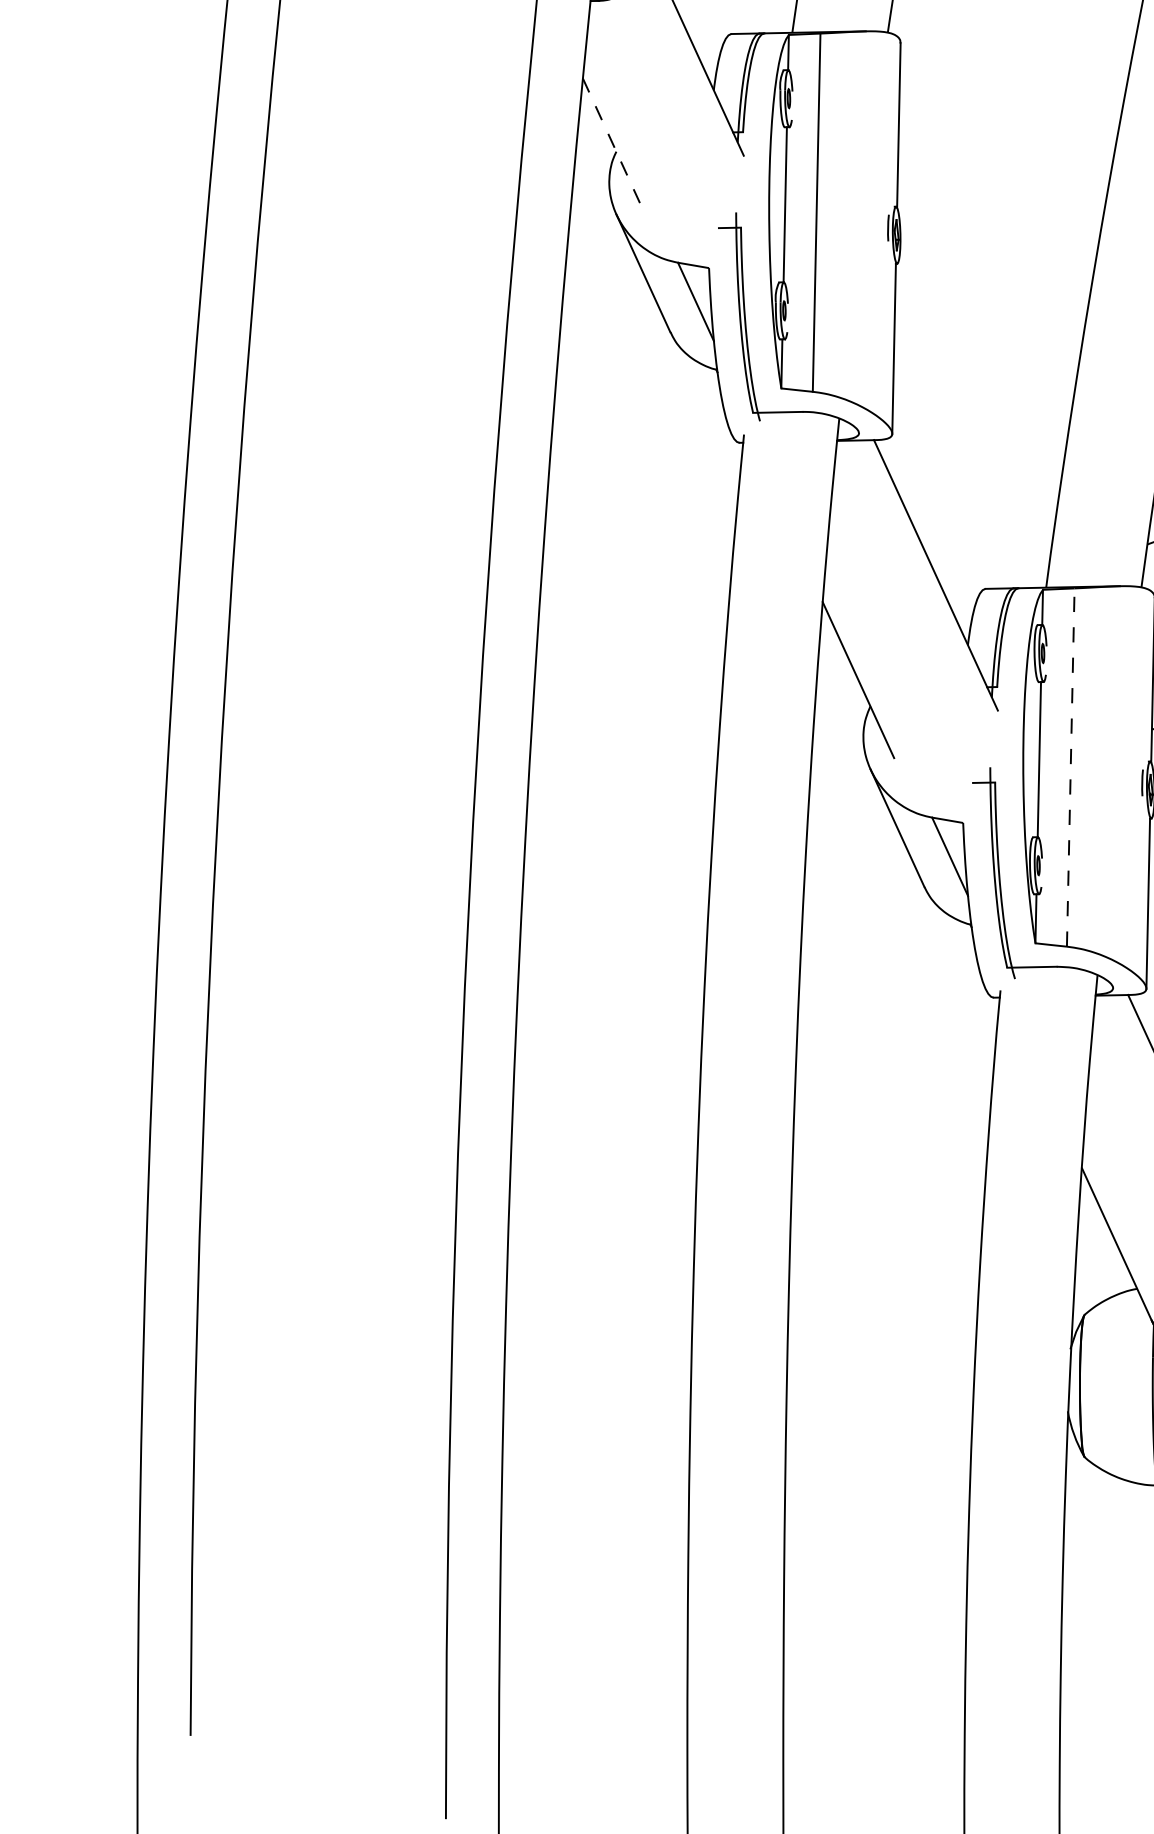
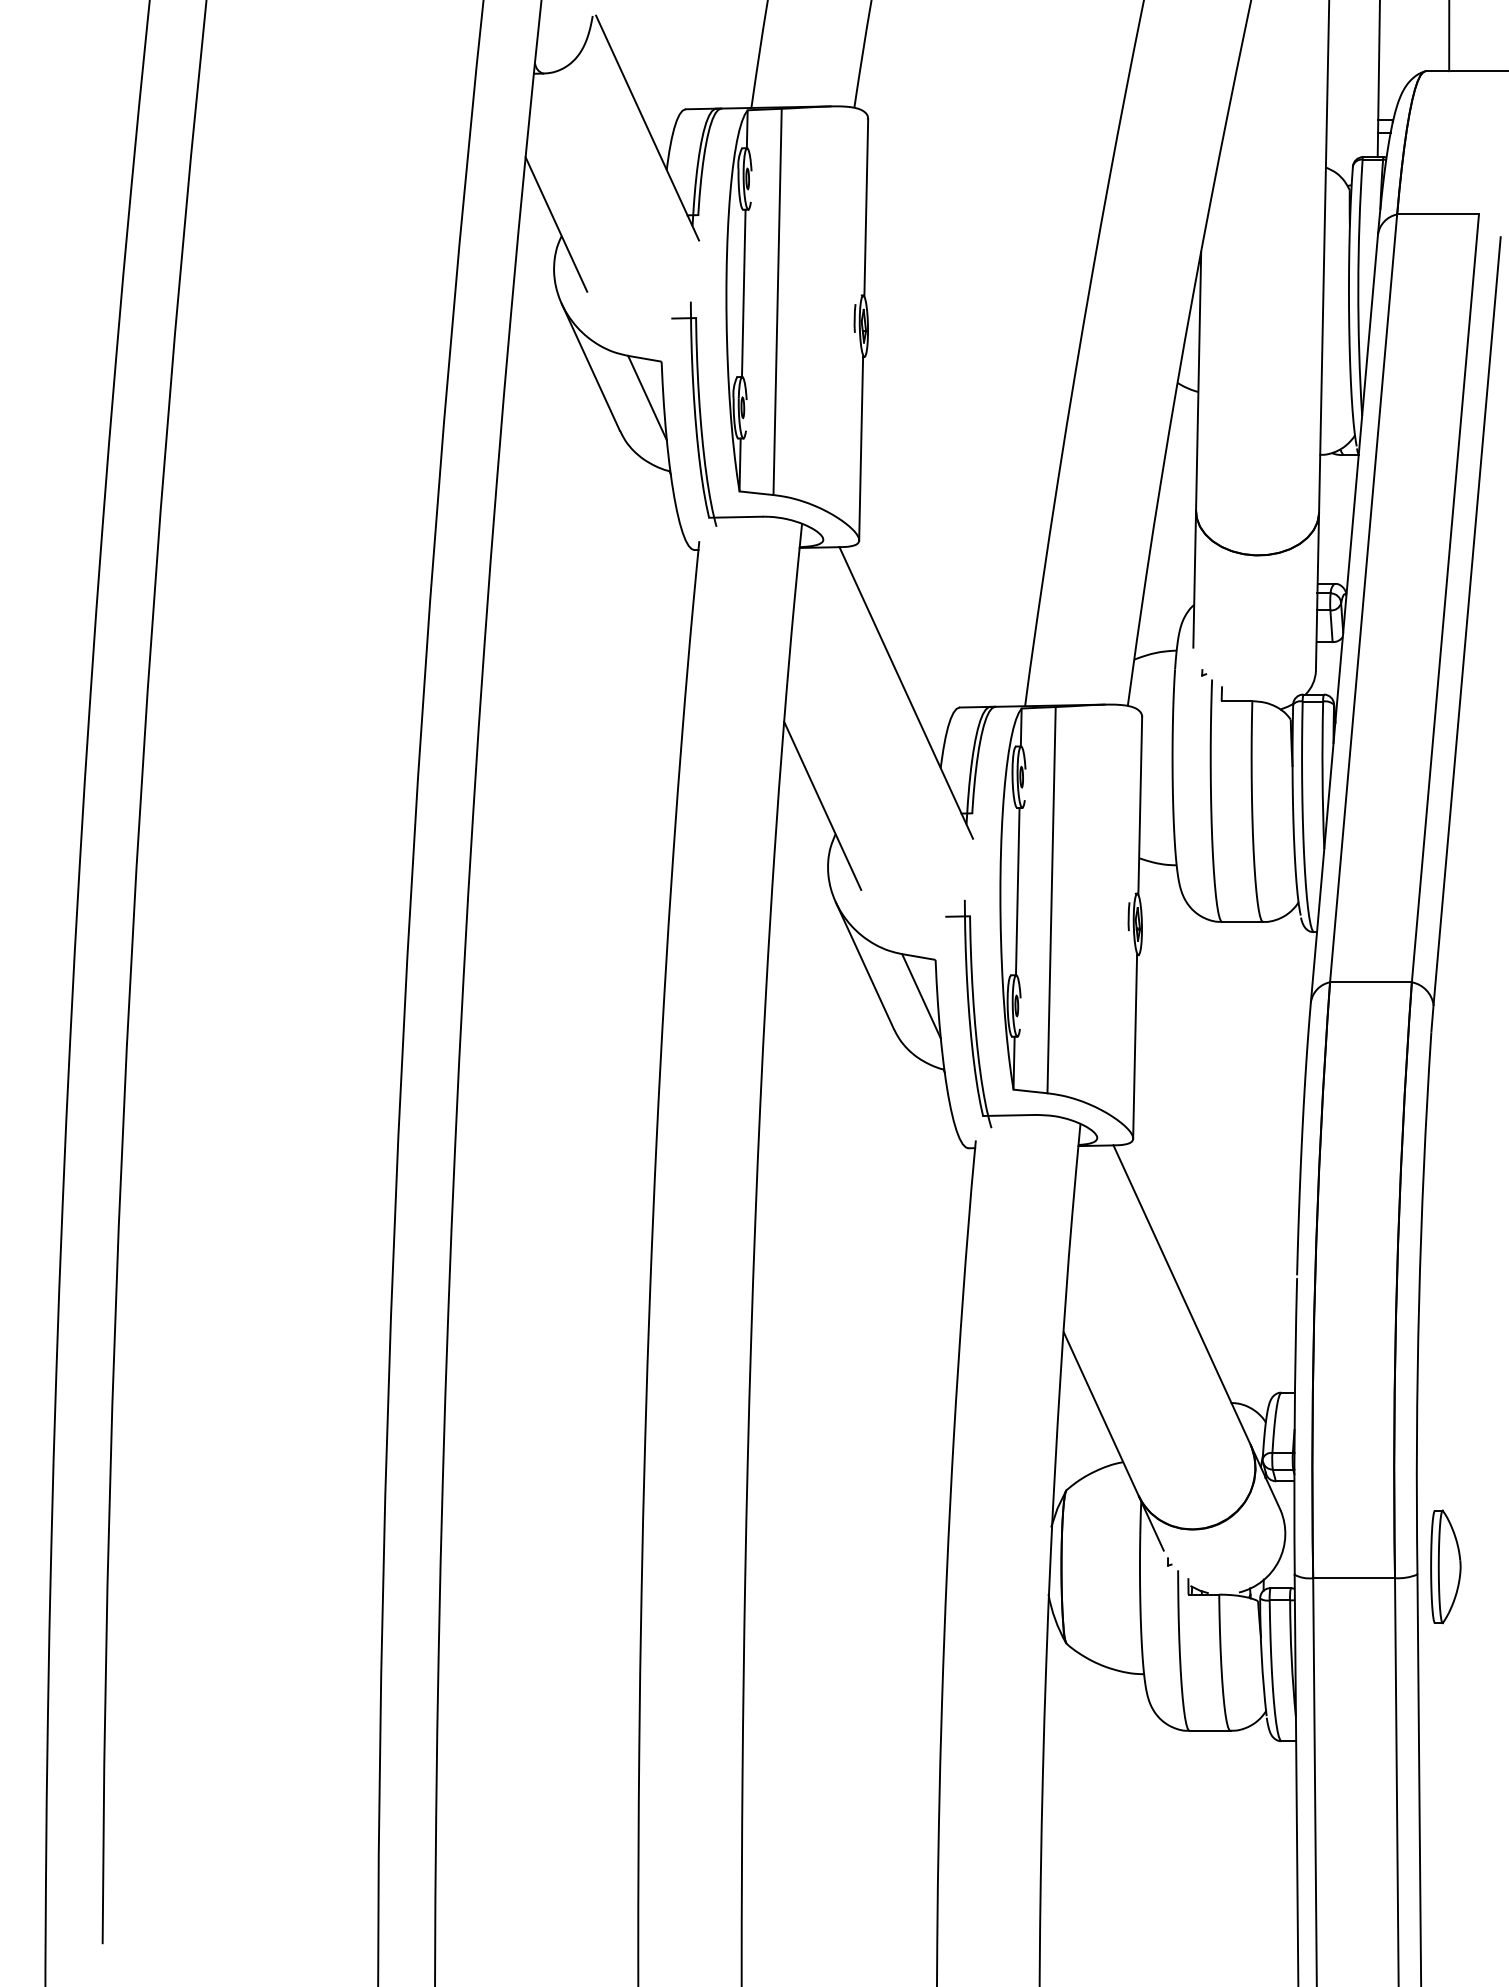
line: (611, 140) -> (556, 224), dashed -> solid
line: (1070, 766) -> (1051, 899), dashed -> solid

